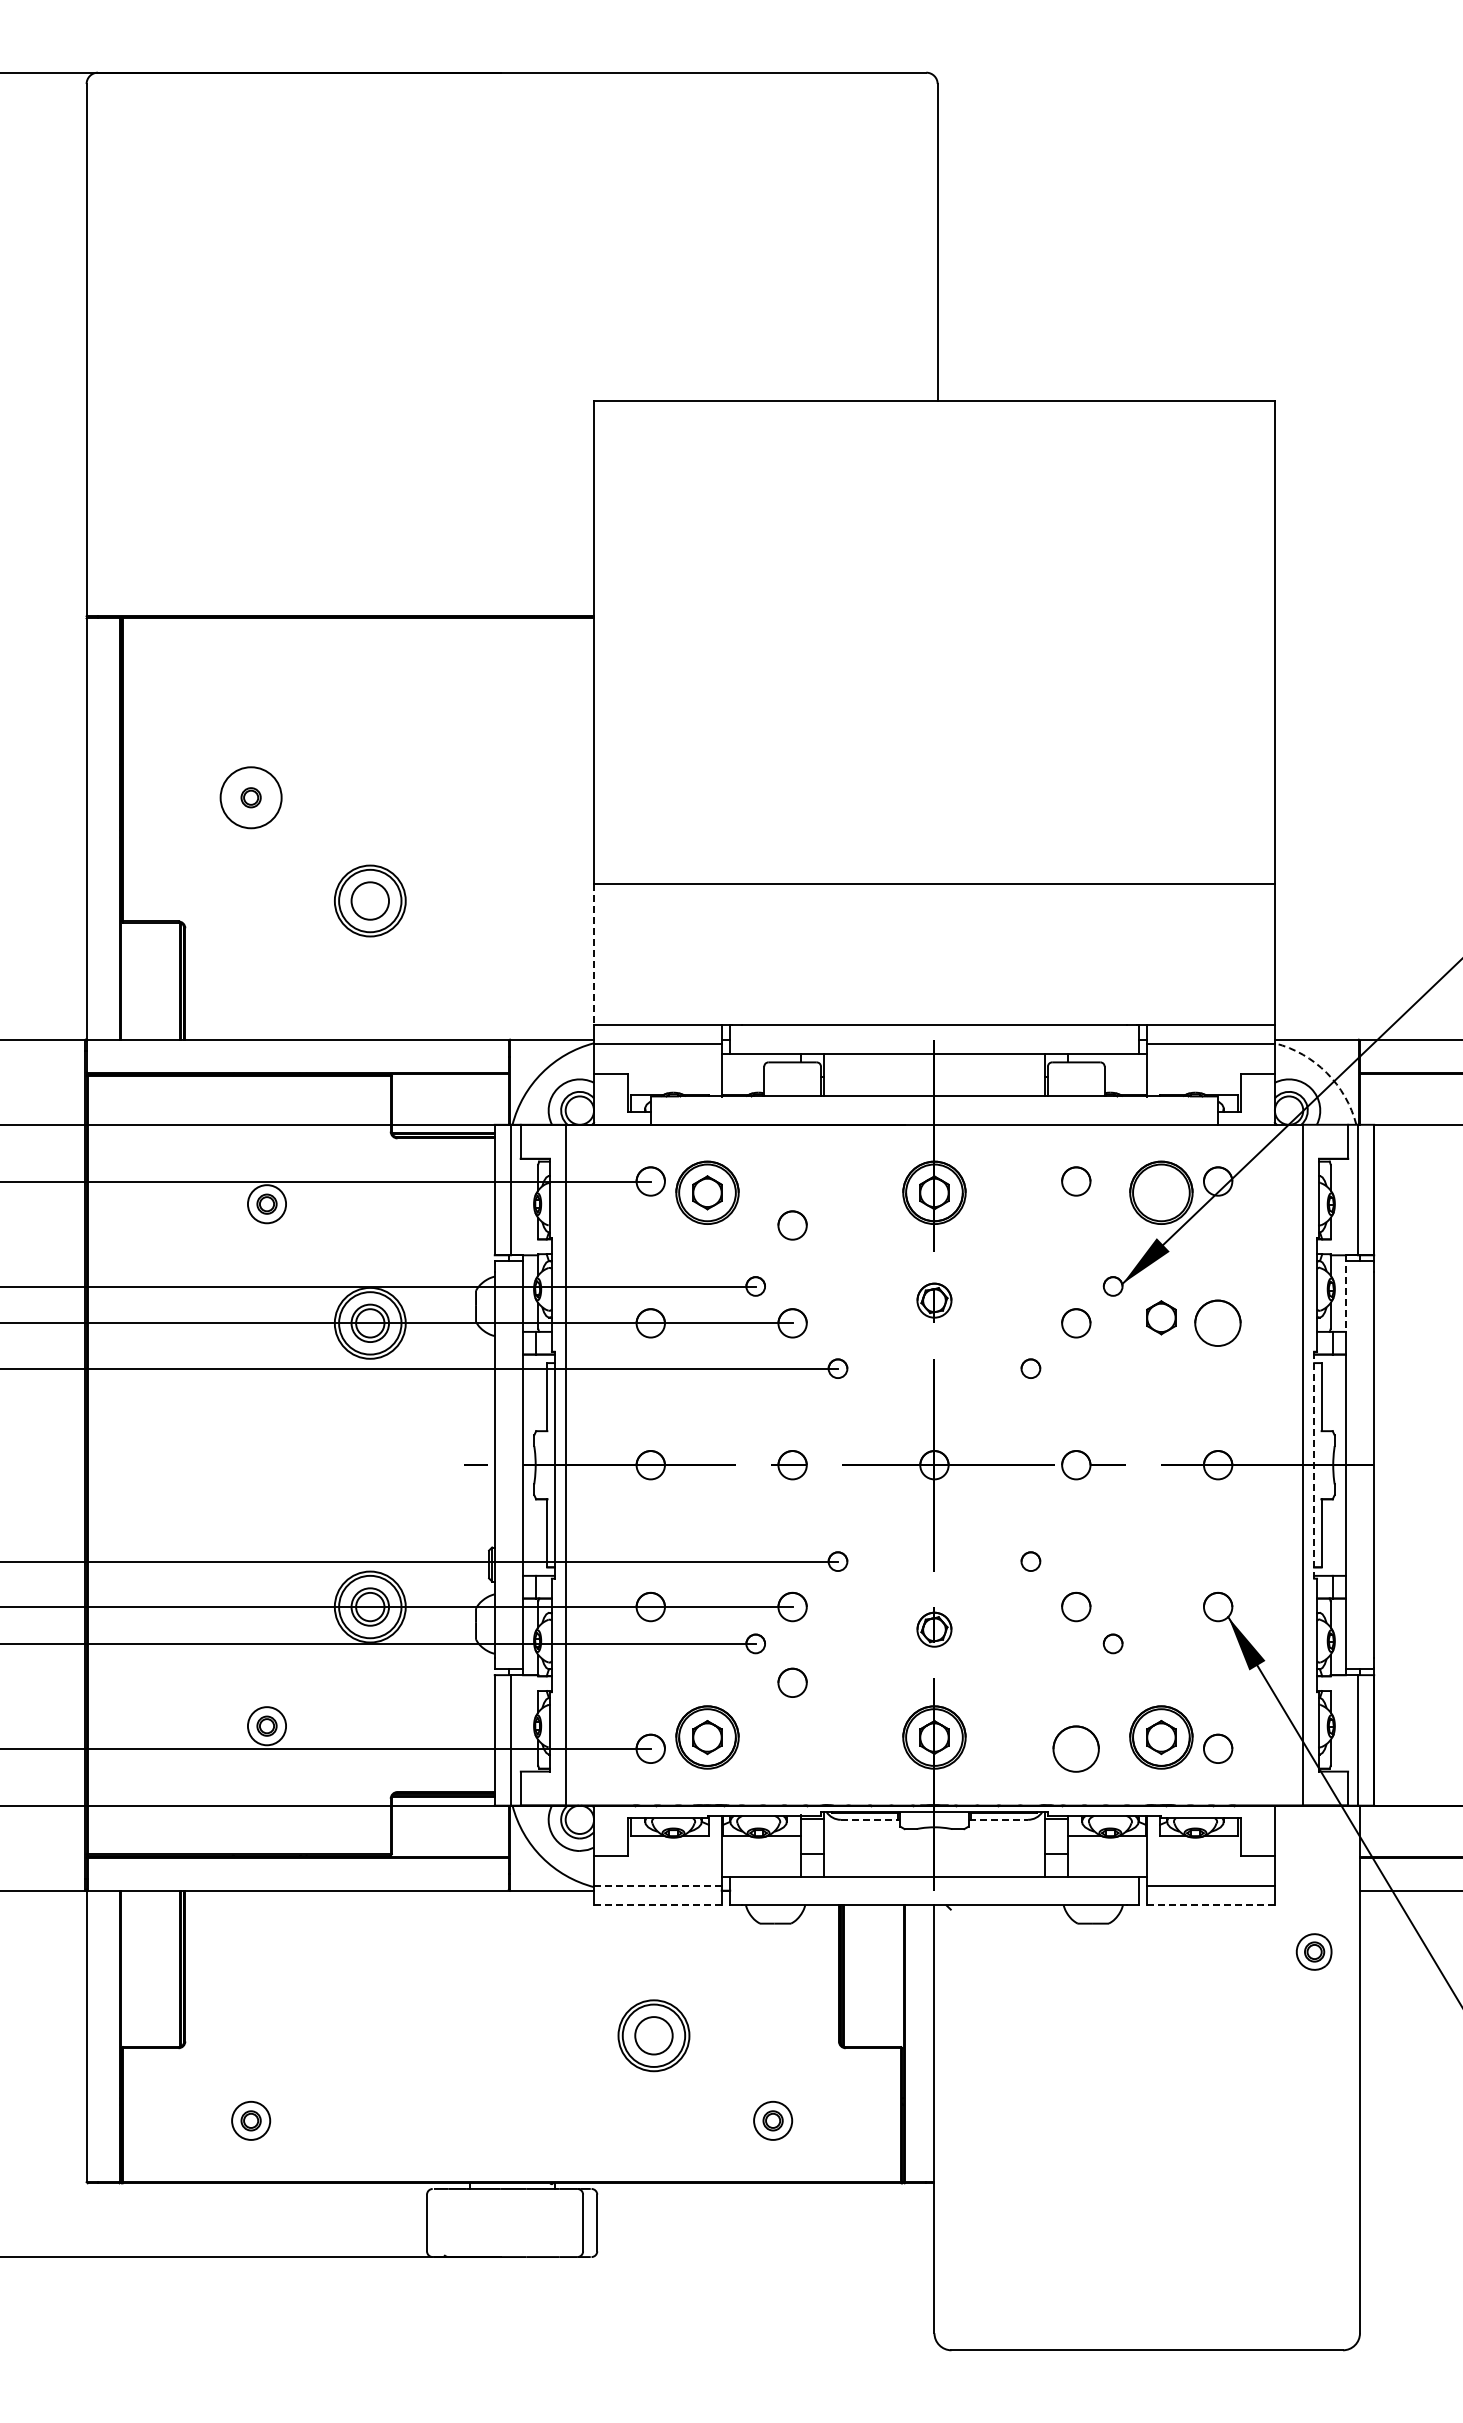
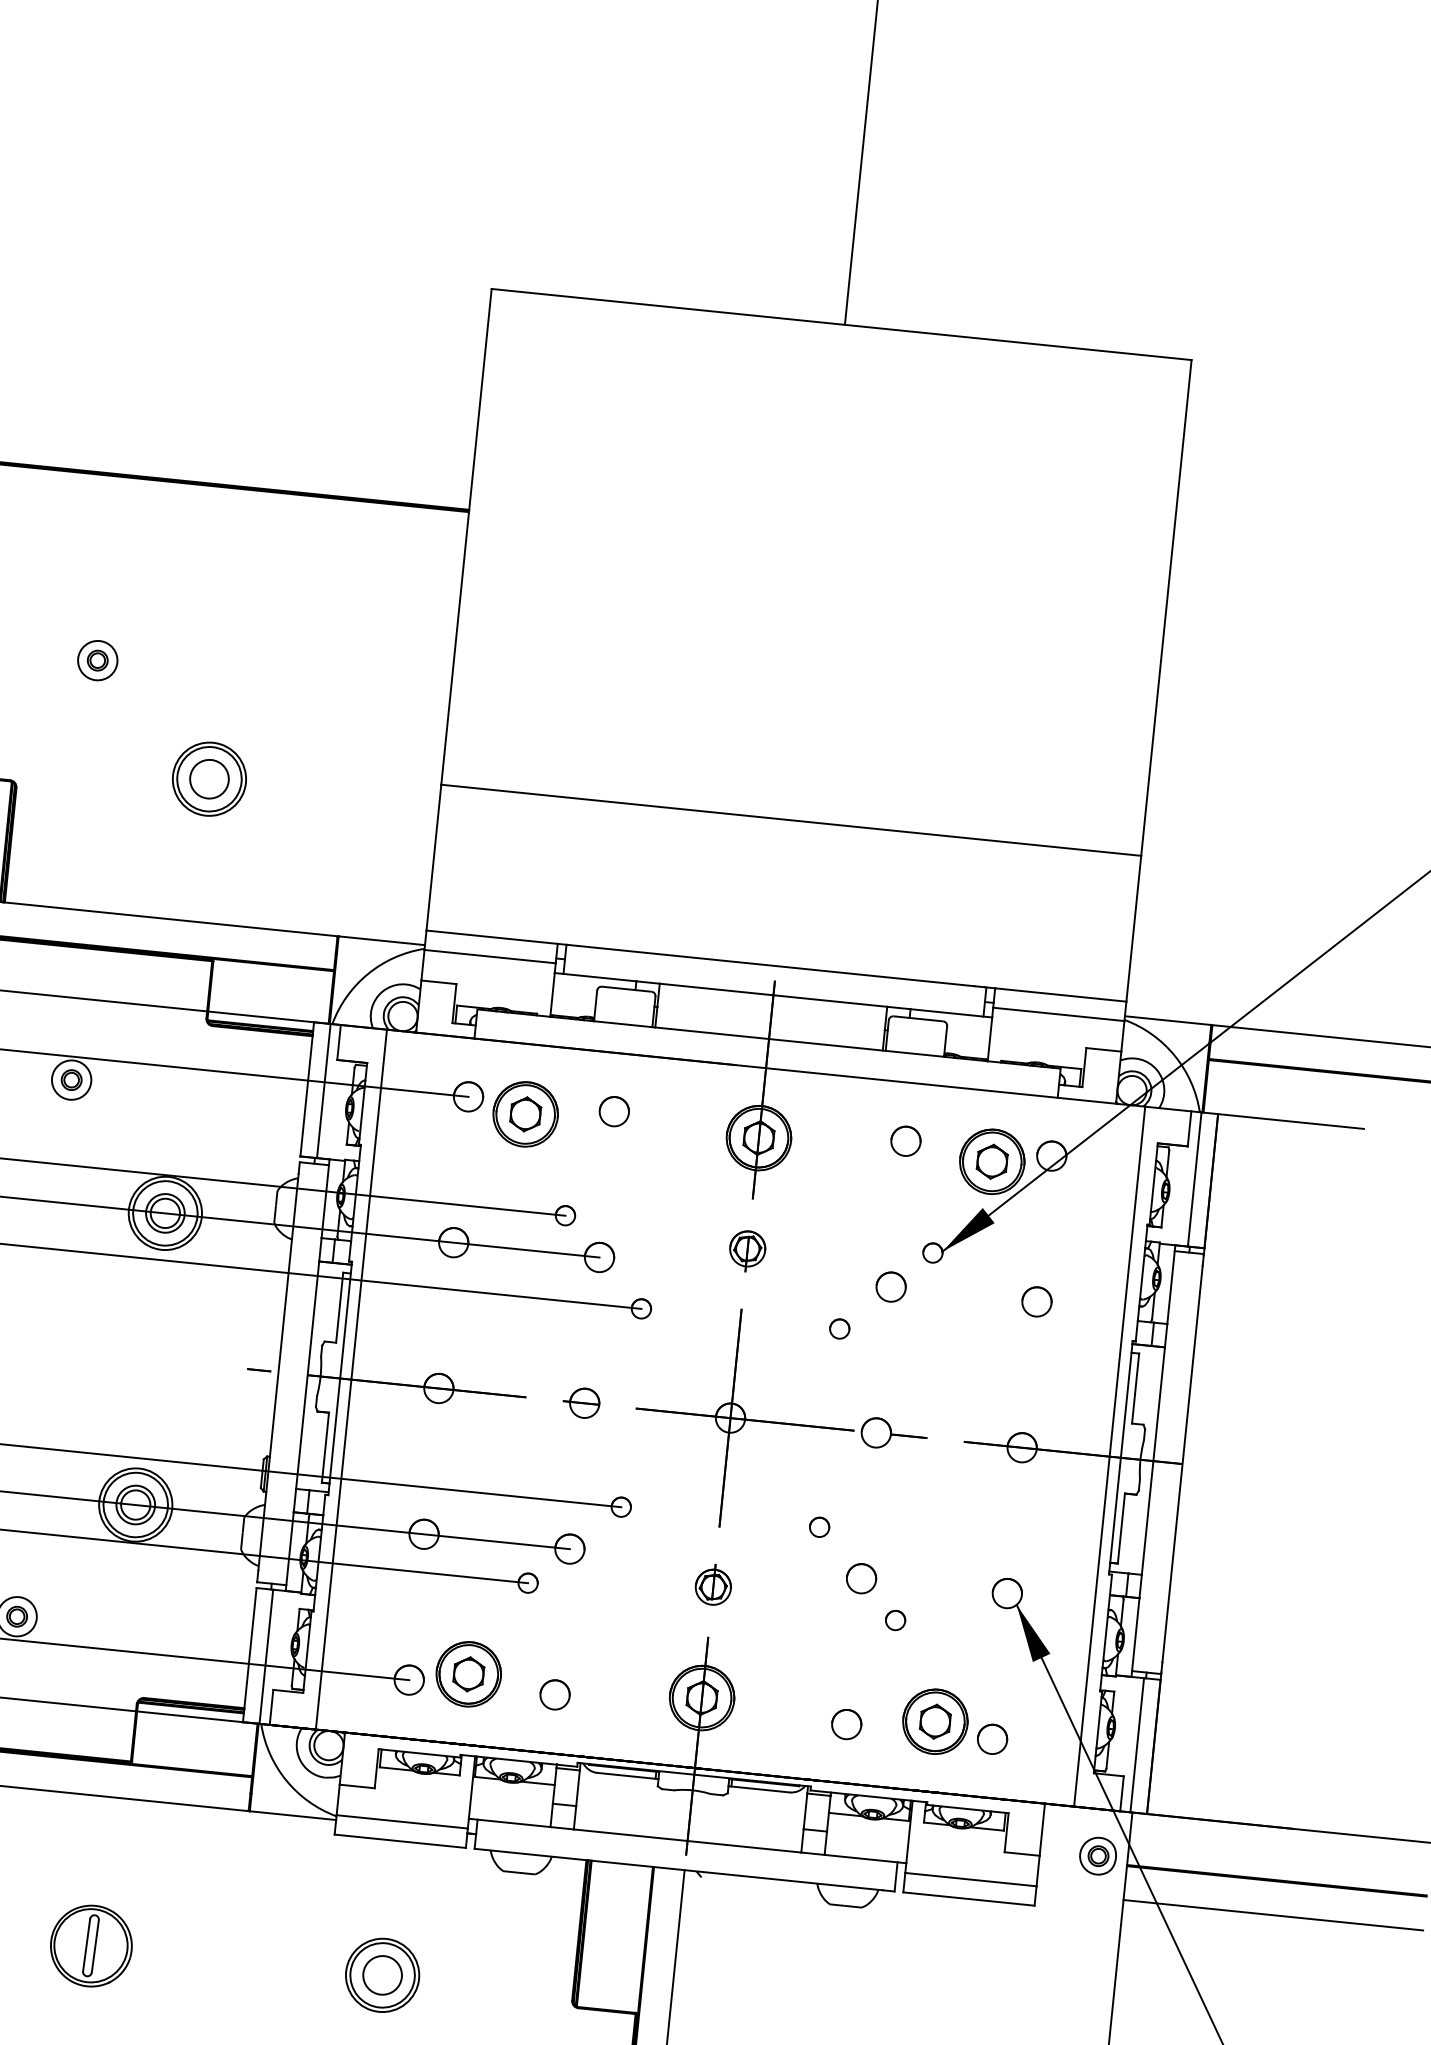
circle: (251, 797) -> (98, 660), size x0.62
line: (594, 954) -> (434, 857), dashed -> solid
arc: (1326, 1072) -> (1174, 1055), dashed -> solid
circle: (792, 1225) -> (614, 1111), moved
line: (1345, 1294) -> (1170, 1285), dashed -> solid
part: (1161, 1317) -> (992, 1161), moved
circle: (1218, 1323) -> (1037, 1302), size x0.62
line: (1314, 1465) -> (1121, 1458), dashed -> solid
circle: (792, 1682) -> (555, 1694), moved
circle: (1076, 1748) -> (846, 1724), size x0.62
line: (870, 1819) -> (627, 1775), dashed -> solid
line: (998, 1819) -> (759, 1789), dashed -> solid
line: (657, 1886) -> (401, 1822), dashed -> solid
line: (657, 1904) -> (399, 1840), dashed -> solid
line: (1211, 1904) -> (969, 1898), dashed -> solid
part: (1313, 1951) -> (1097, 1855), moved
part: (370, 2036) -> (91, 1946), added

